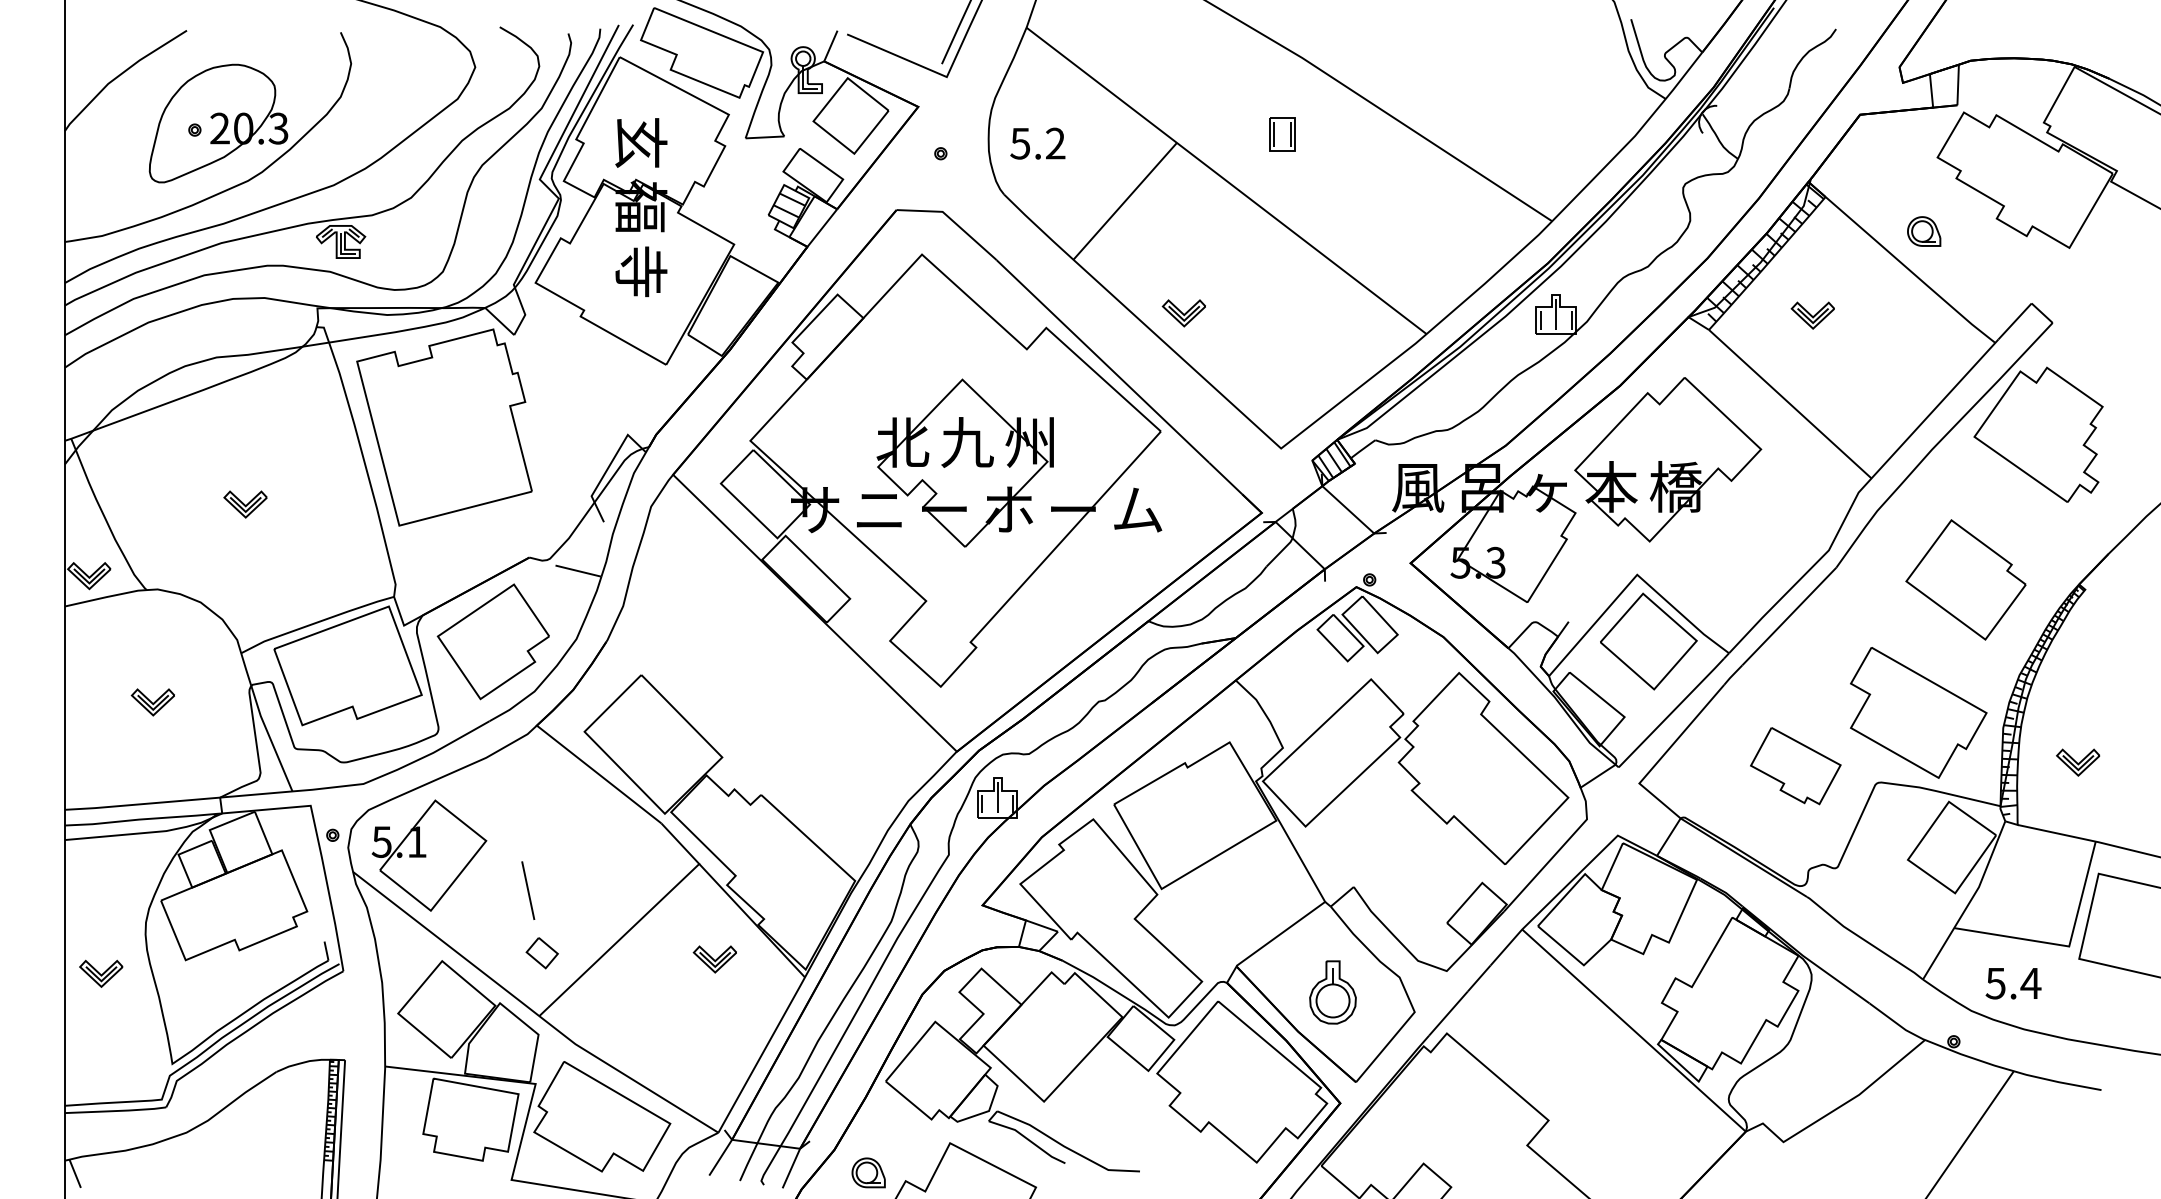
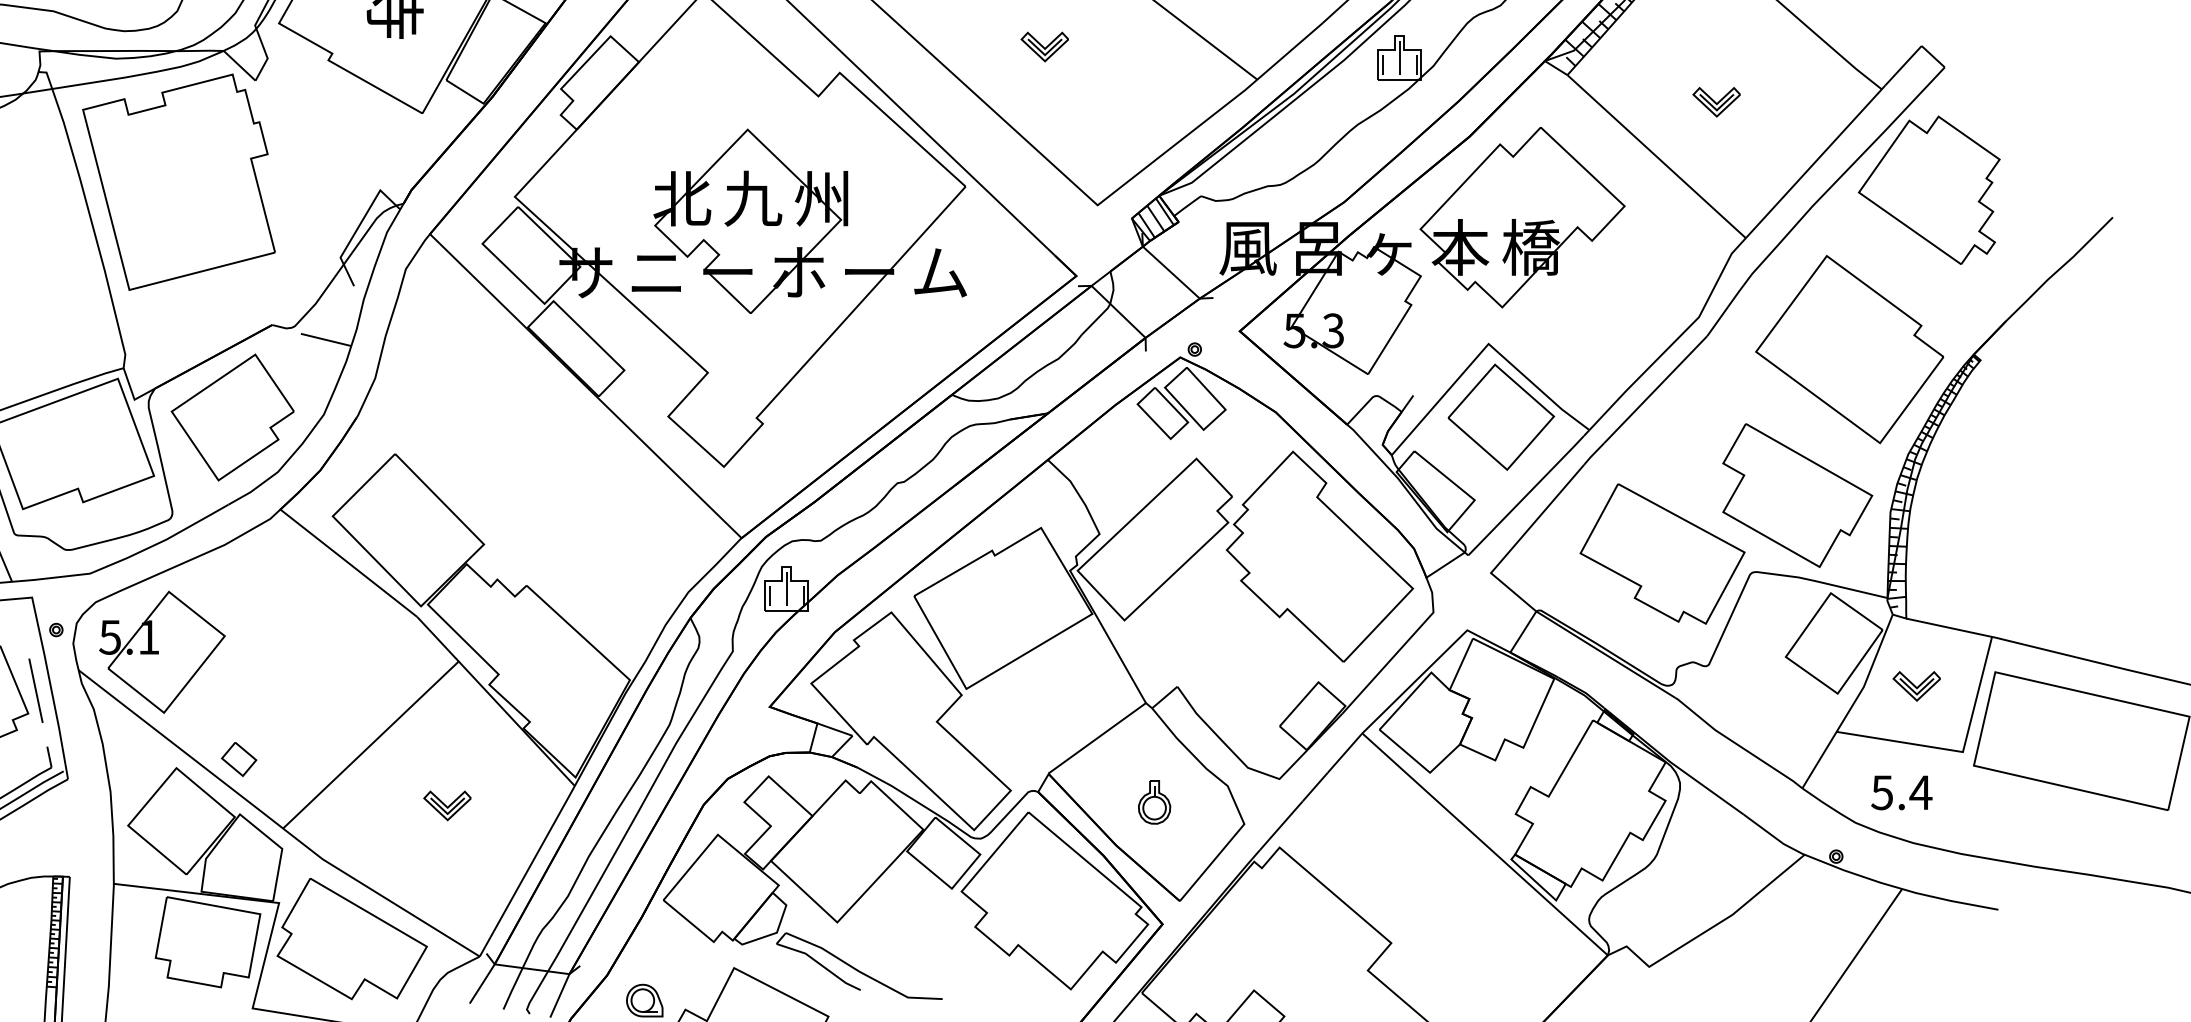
part: (1183, 313) -> (1044, 47), moved
part: (1812, 315) -> (1716, 102), moved
part: (1965, 579) -> (1849, 349), size x1.43
part: (2078, 762) -> (1917, 686), moved
part: (1795, 765) -> (1662, 553), size x1.67
line: (528, 890) -> (36, 690), moved
part: (541, 953) -> (238, 759), moved
part: (714, 959) -> (446, 805), moved
part: (1332, 991) -> (1154, 801), size x0.62

